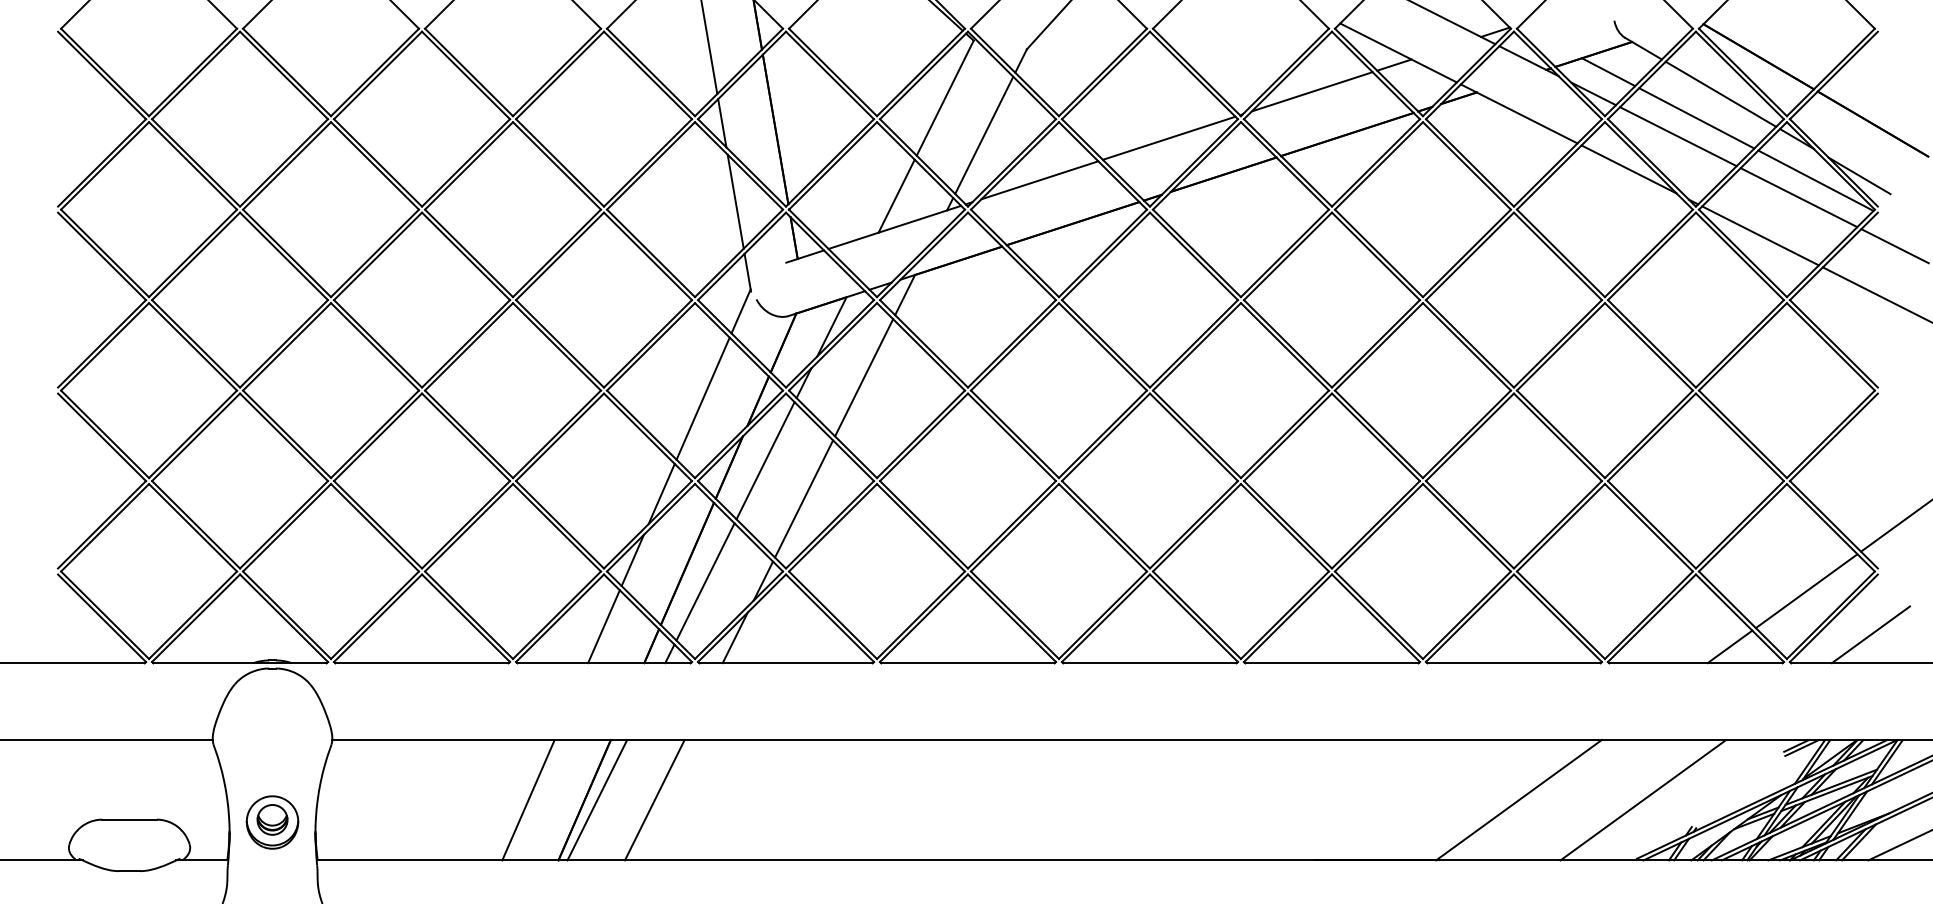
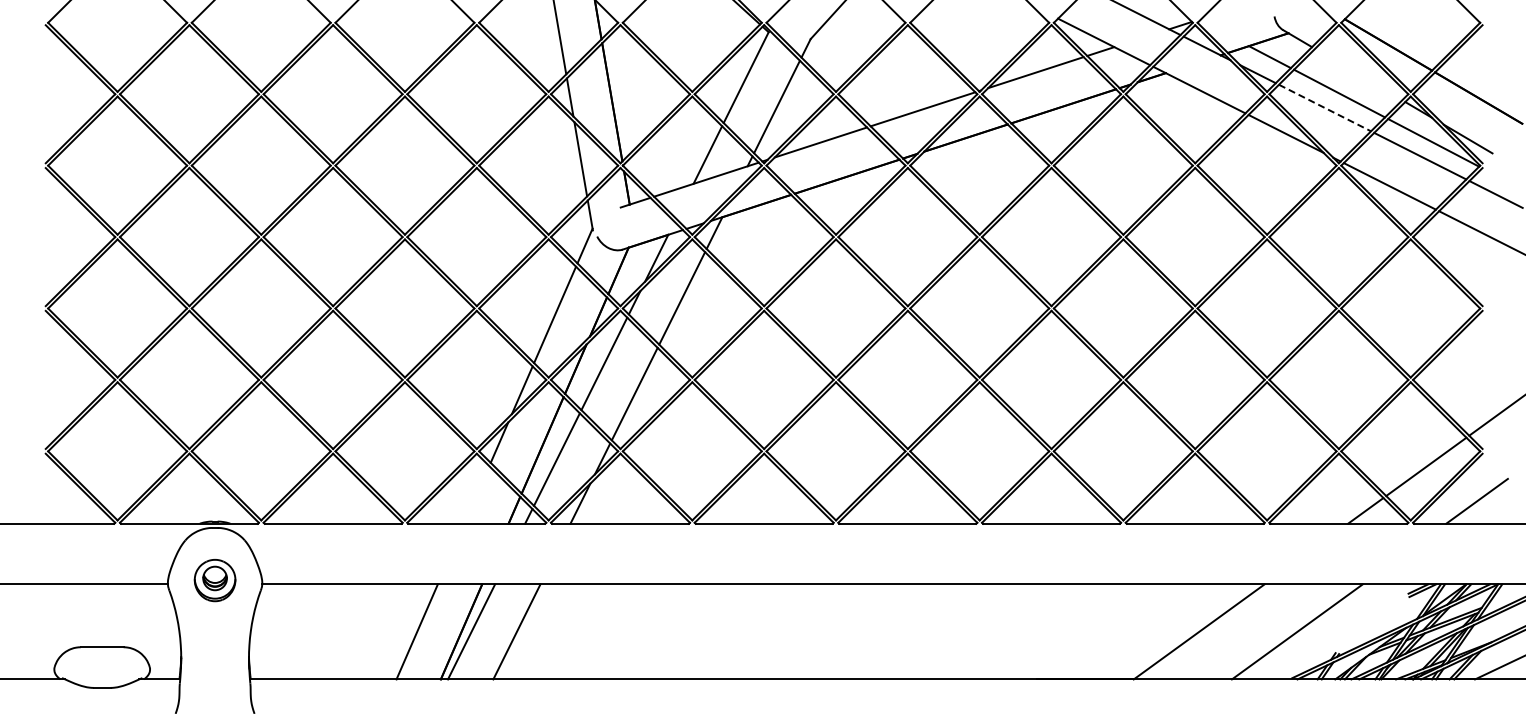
line: (1720, 94) -> (1358, 74), removed
line: (1678, 137) -> (1325, 108), solid -> dashed
line: (603, 626) -> (476, 494), removed
part: (271, 822) -> (214, 580), moved

